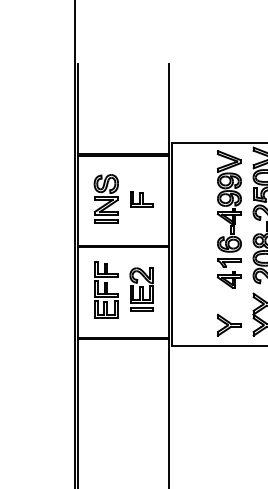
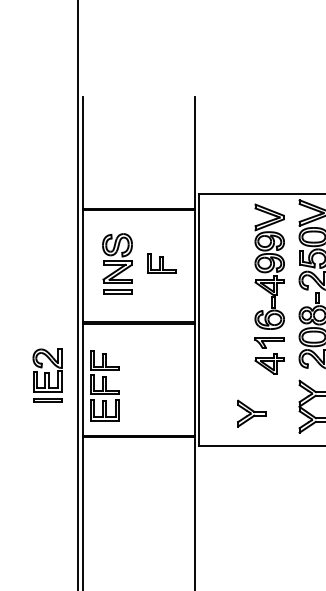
part: (106, 289) -> (105, 385), moved
part: (141, 289) -> (47, 375), moved
part: (229, 324) -> (252, 412), moved

